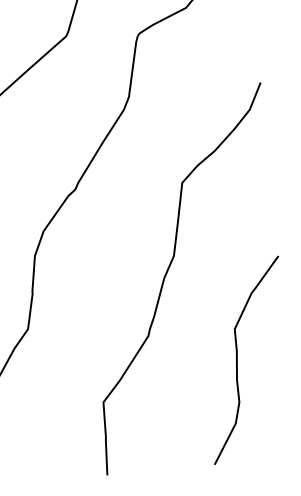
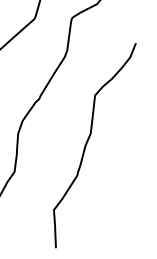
curve: (238, 359) -> (124, 187), removed

